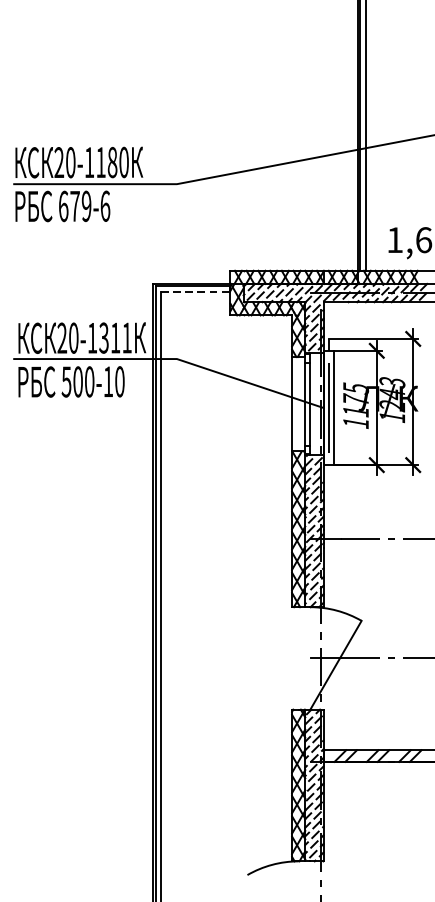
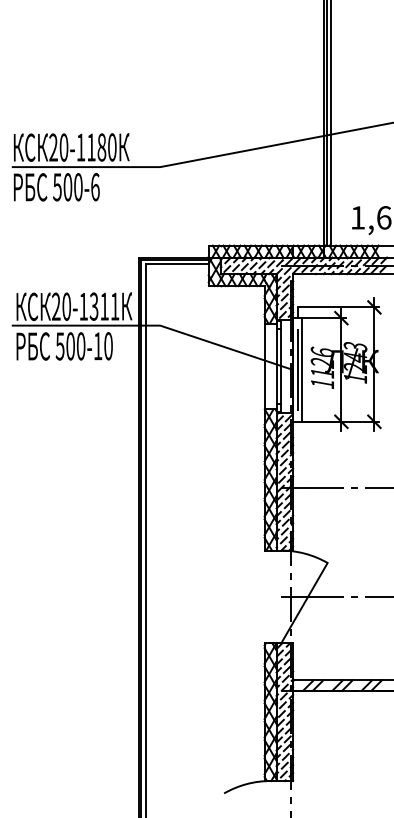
text: (74, 206) -> (67, 187), 679-6 -> 500-6
line: (195, 291) -> (177, 264), dashed -> solid
text: (355, 394) -> (322, 357), 1175 -> 1126

